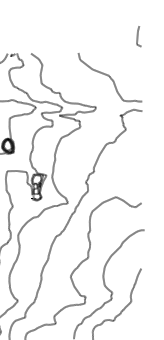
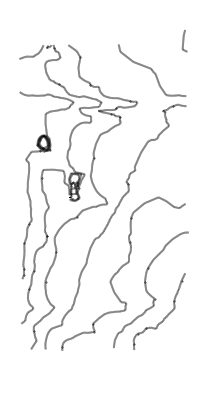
line: (138, 36) -> (184, 41), moved

